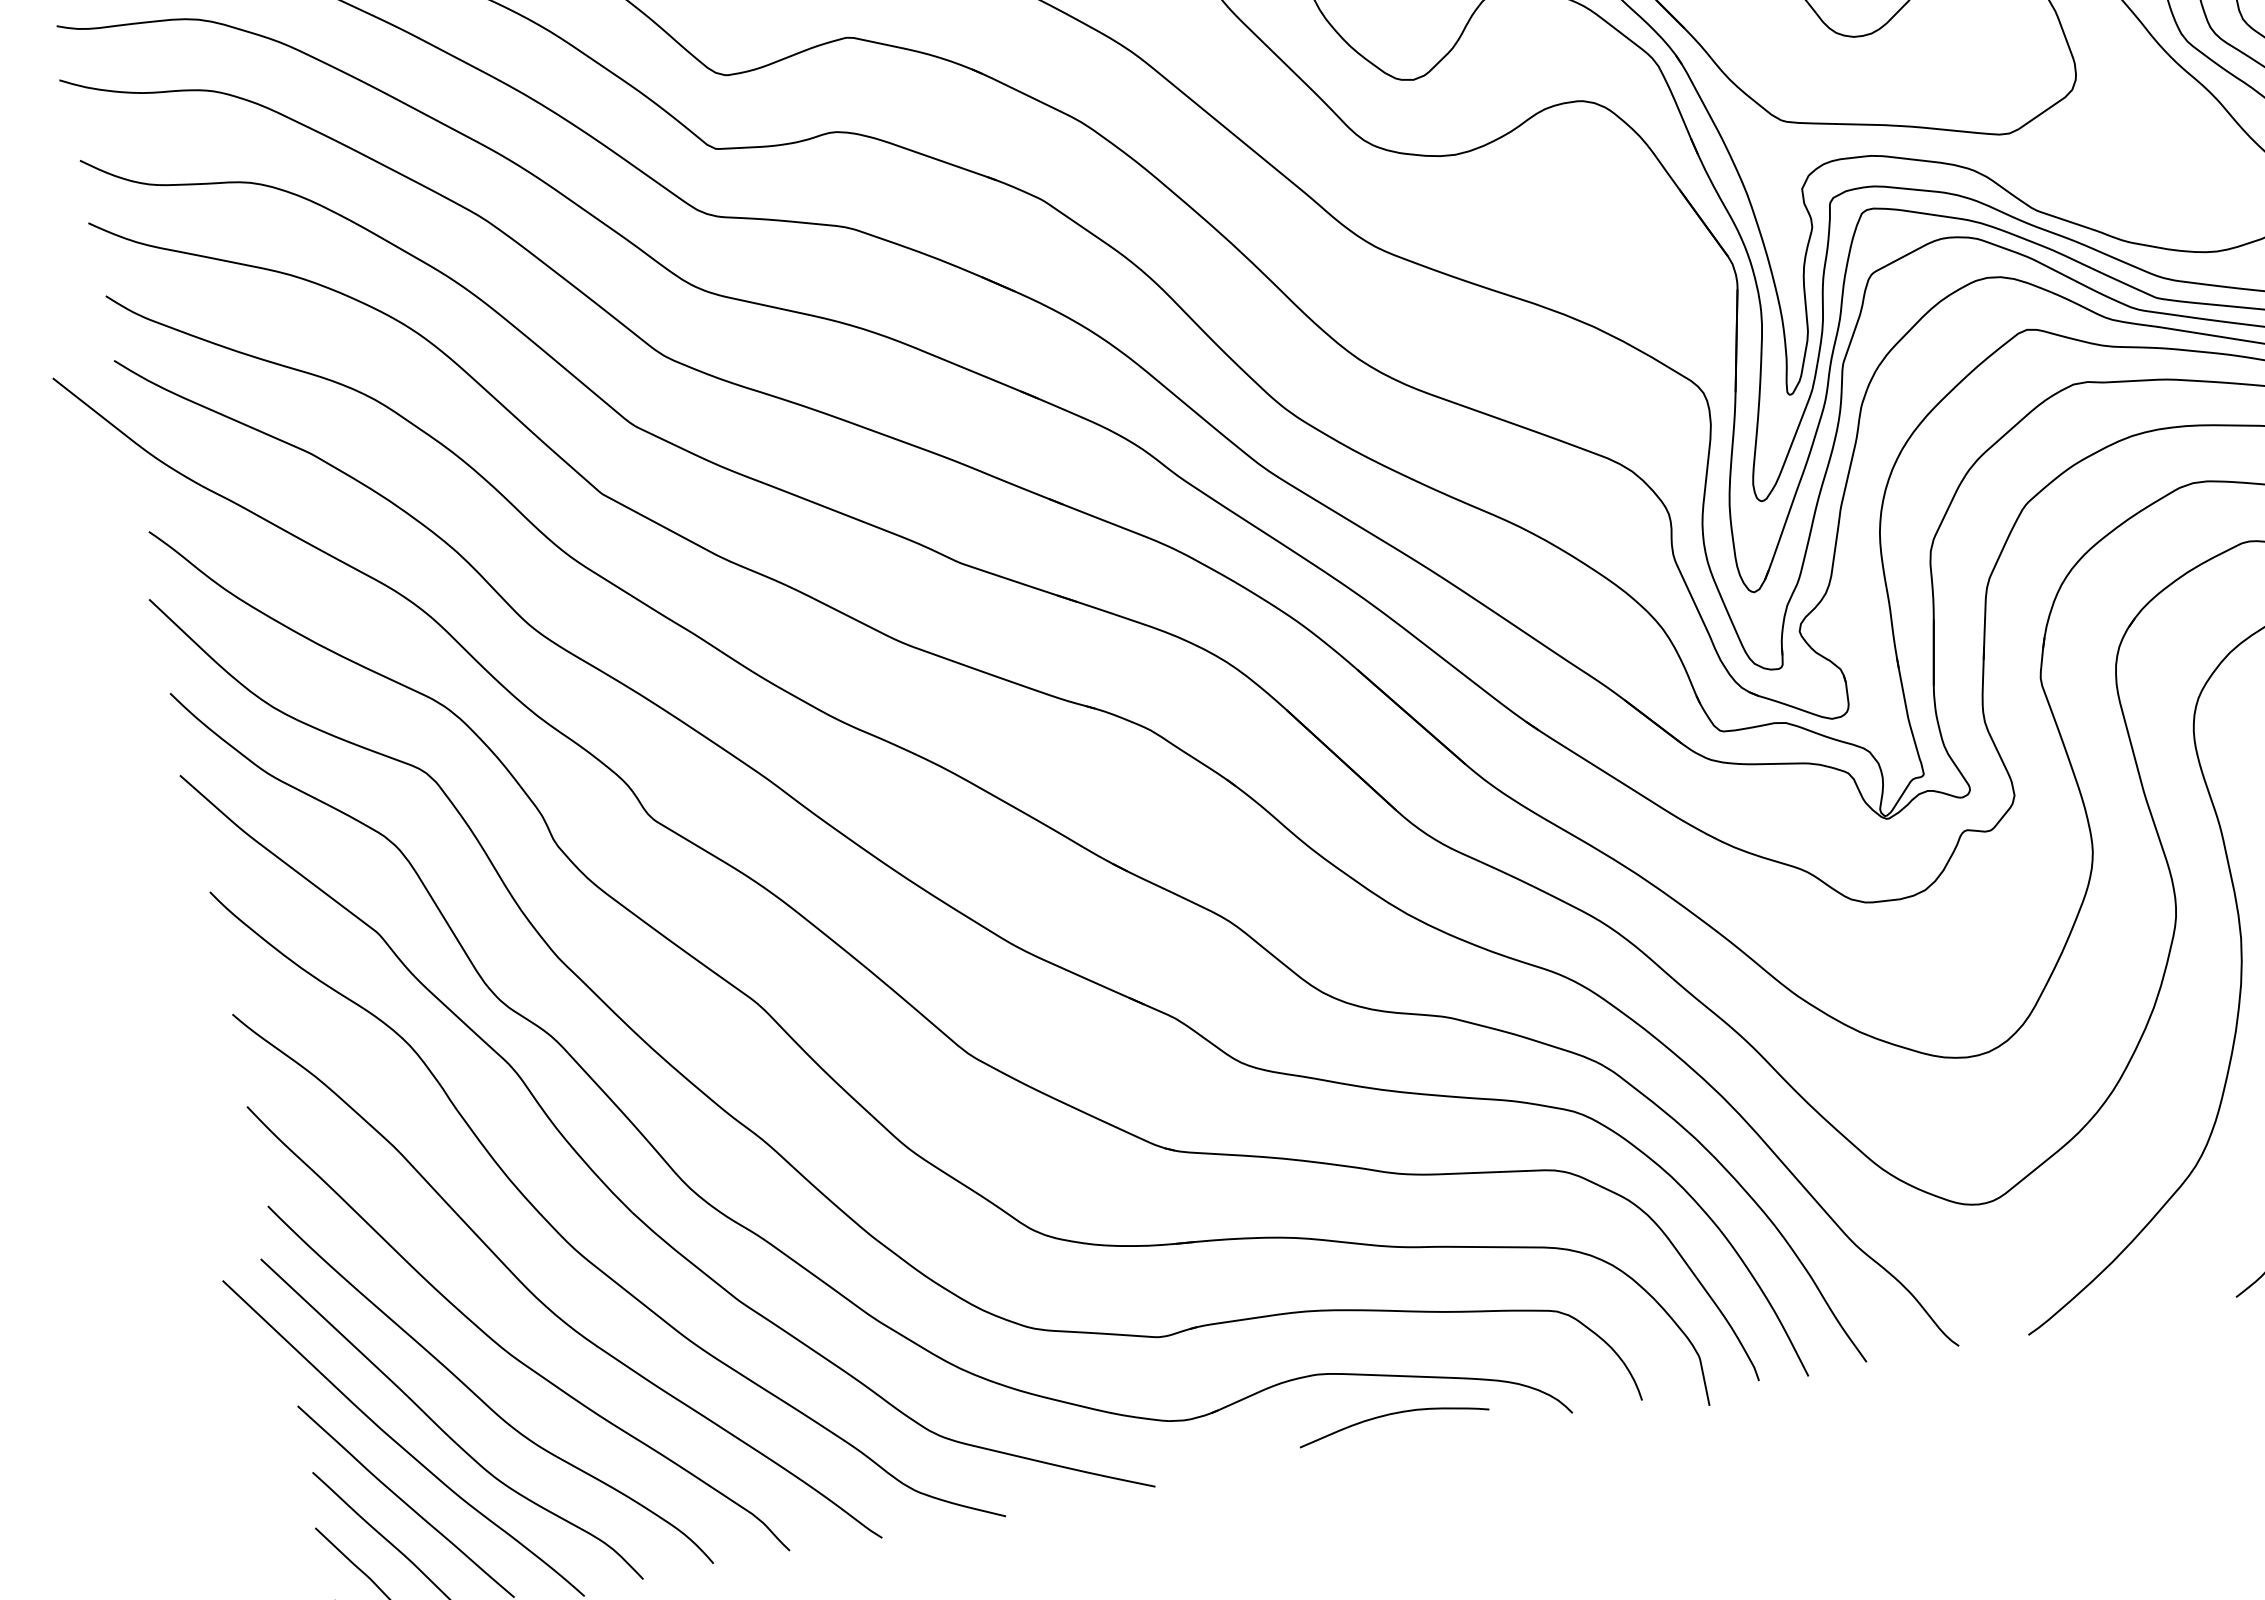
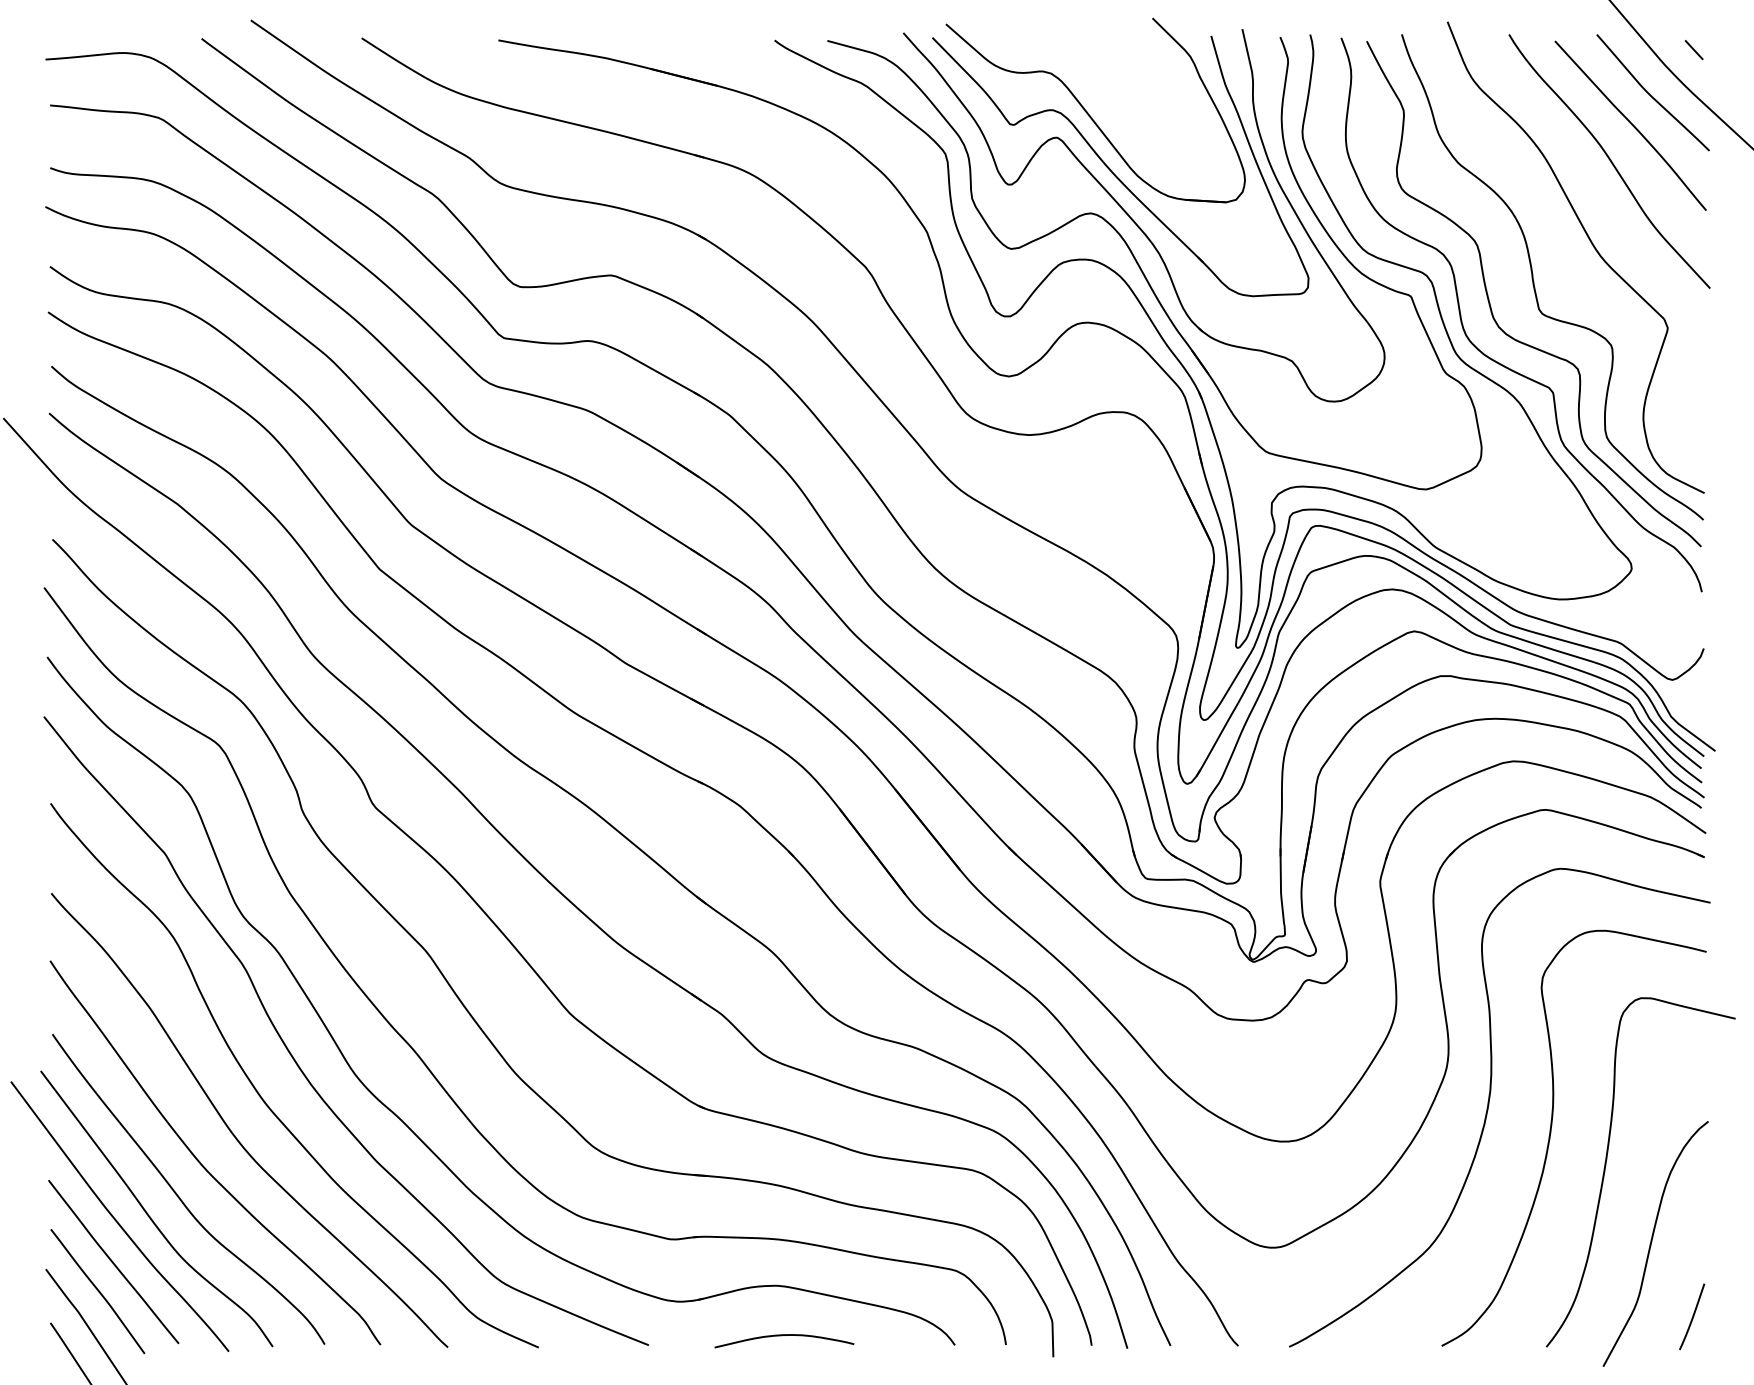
curve: (1389, 1416) -> (782, 1336), moved

